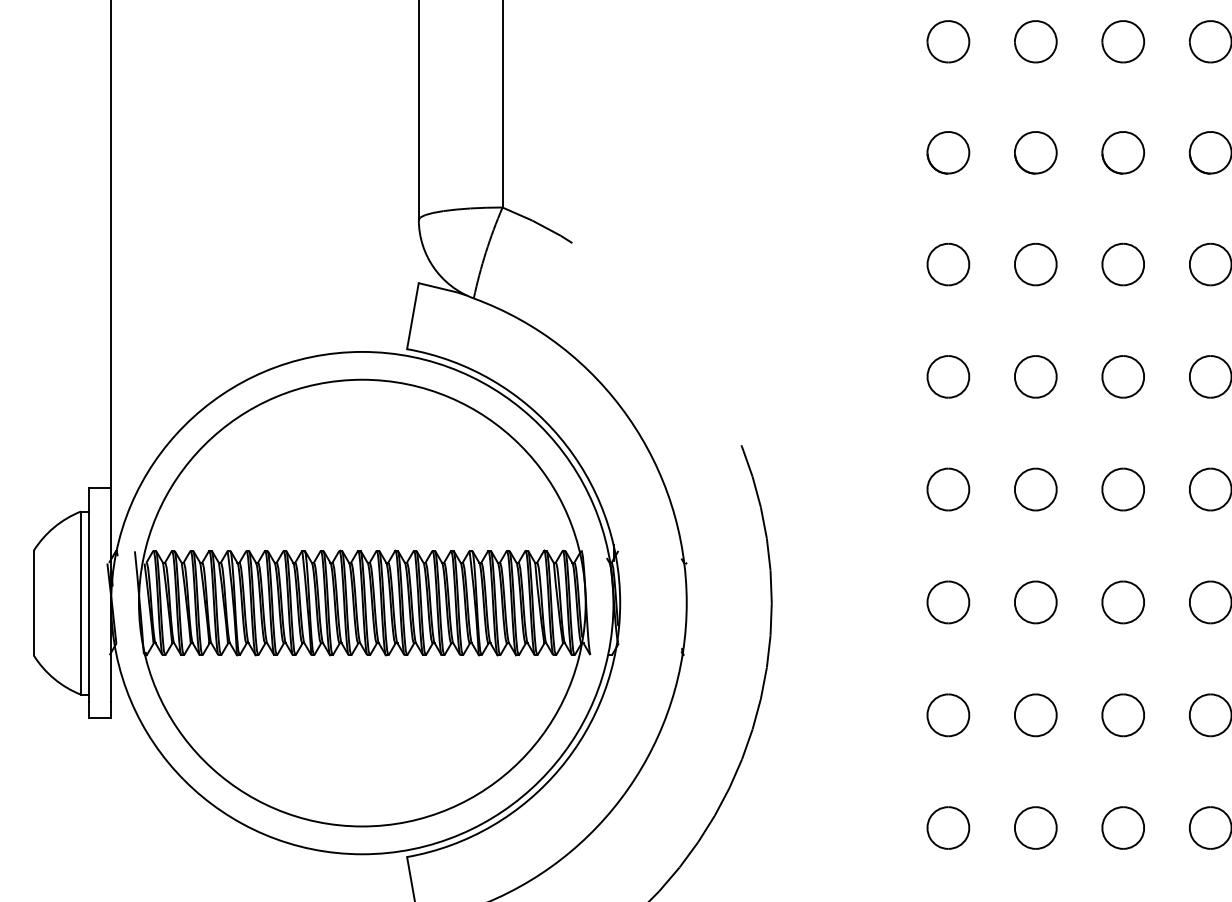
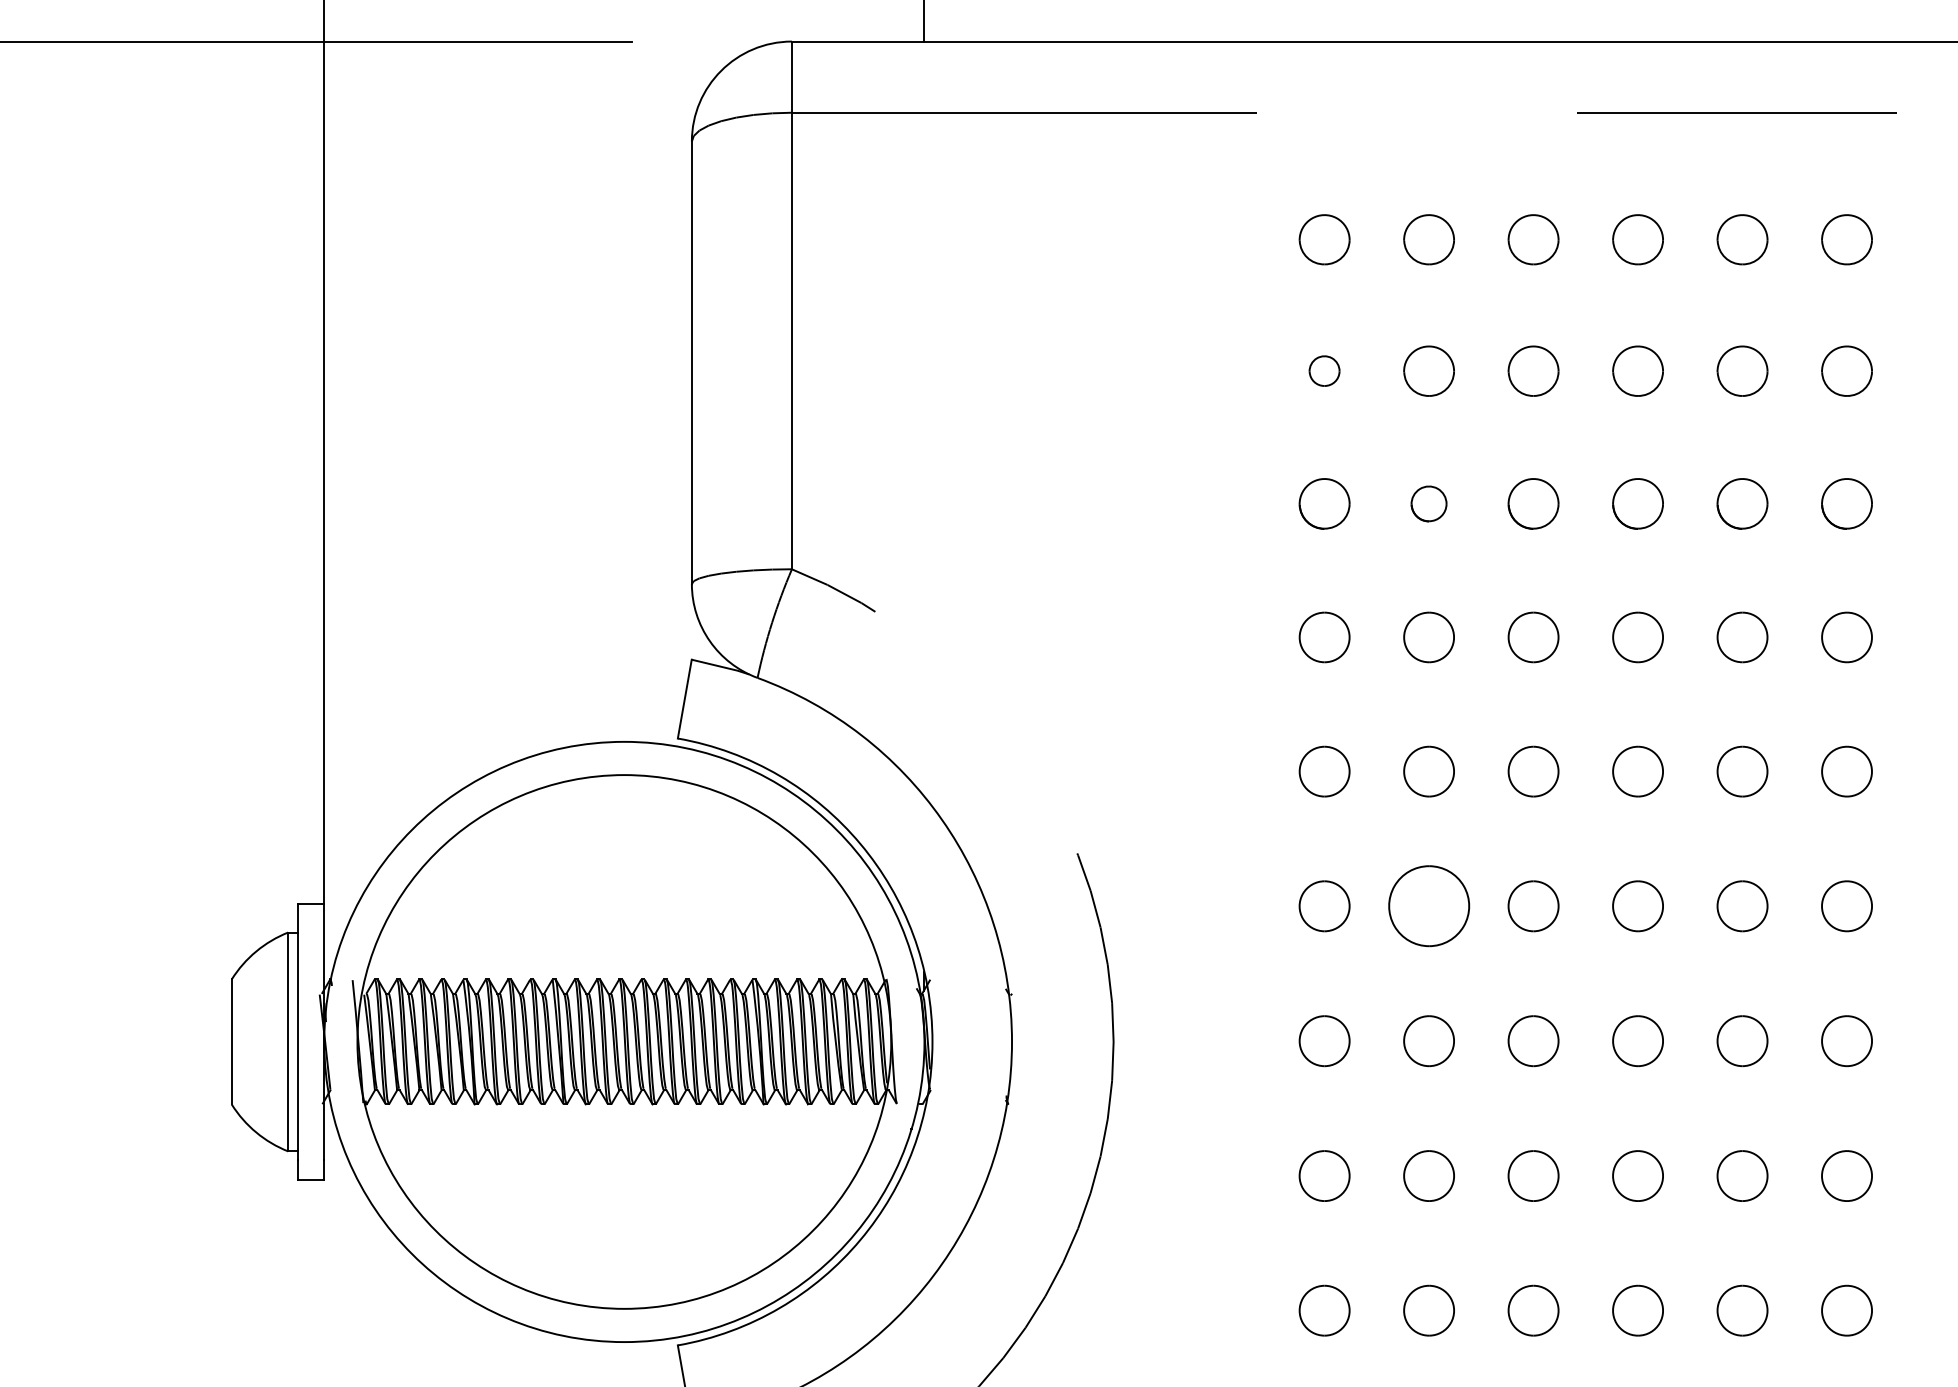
part: (948, 41) -> (1324, 370), size x0.6
part: (1035, 152) -> (1428, 503), size x0.7
part: (1035, 489) -> (1428, 906), size x1.6

